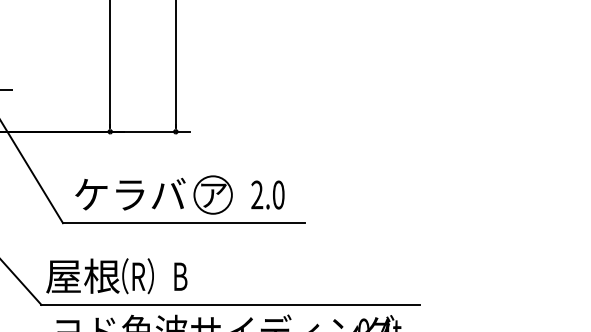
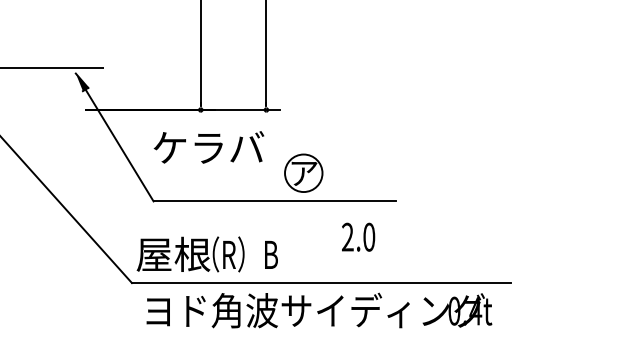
text: (129, 194) -> (208, 147), moved
text: (267, 194) -> (358, 236), moved

